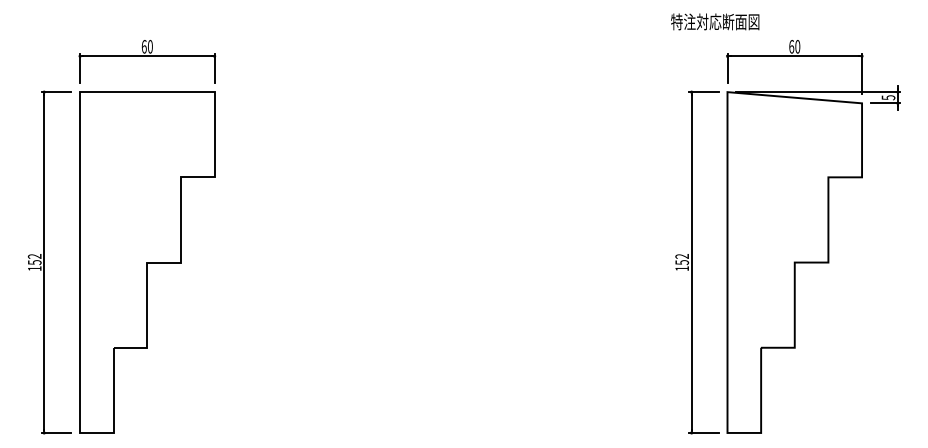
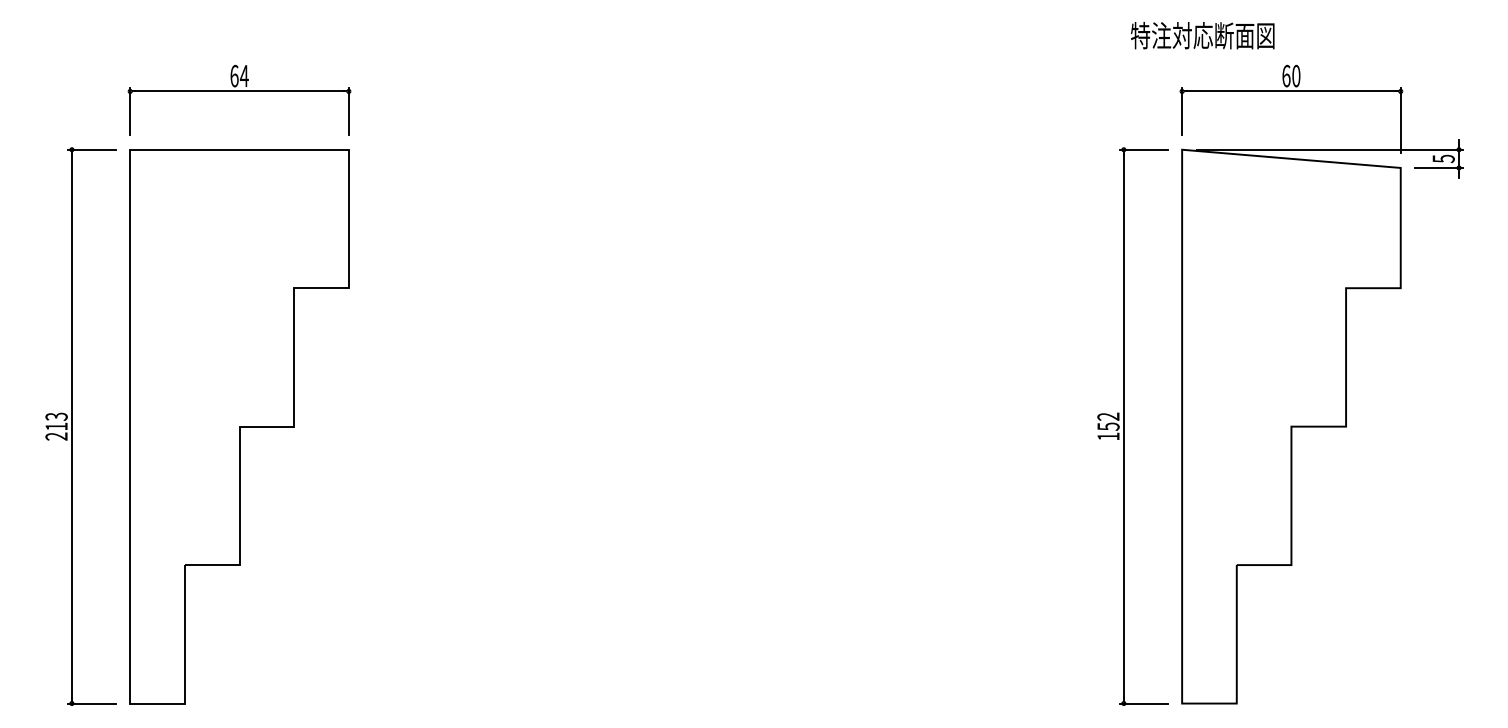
text: (715, 21) -> (1203, 34), moved
text: (150, 46) -> (244, 75), 60 -> 64
text: (34, 262) -> (56, 426), 152 -> 213

